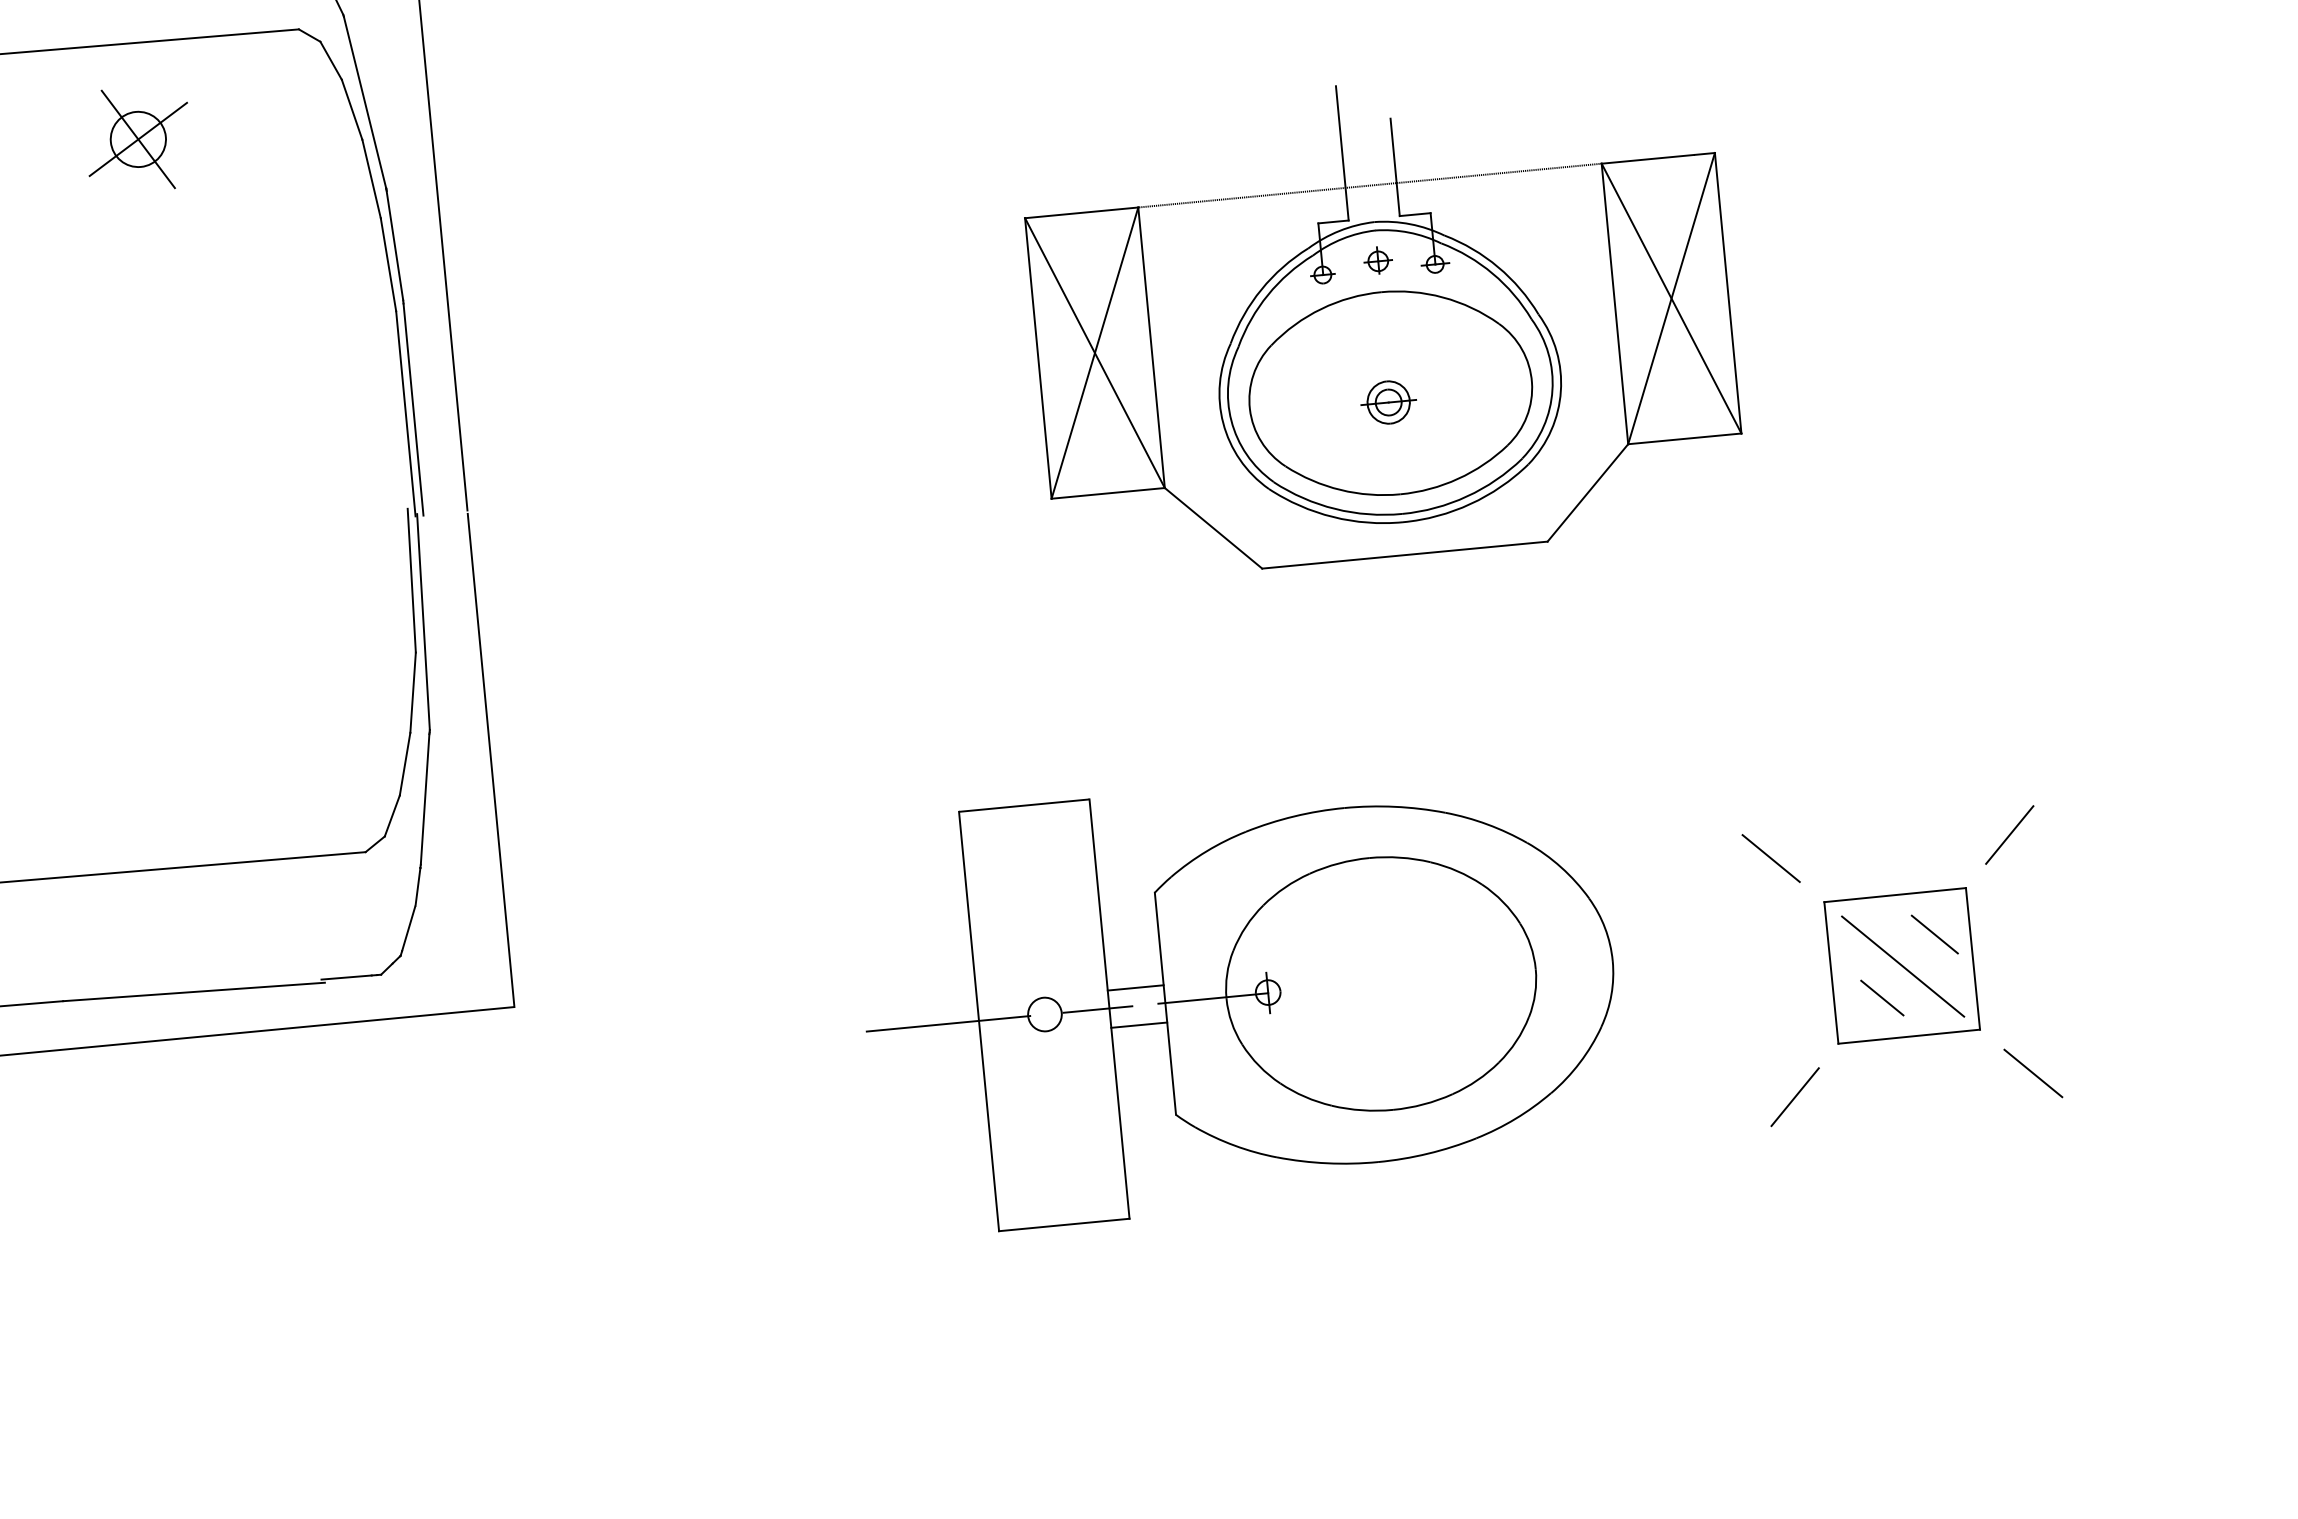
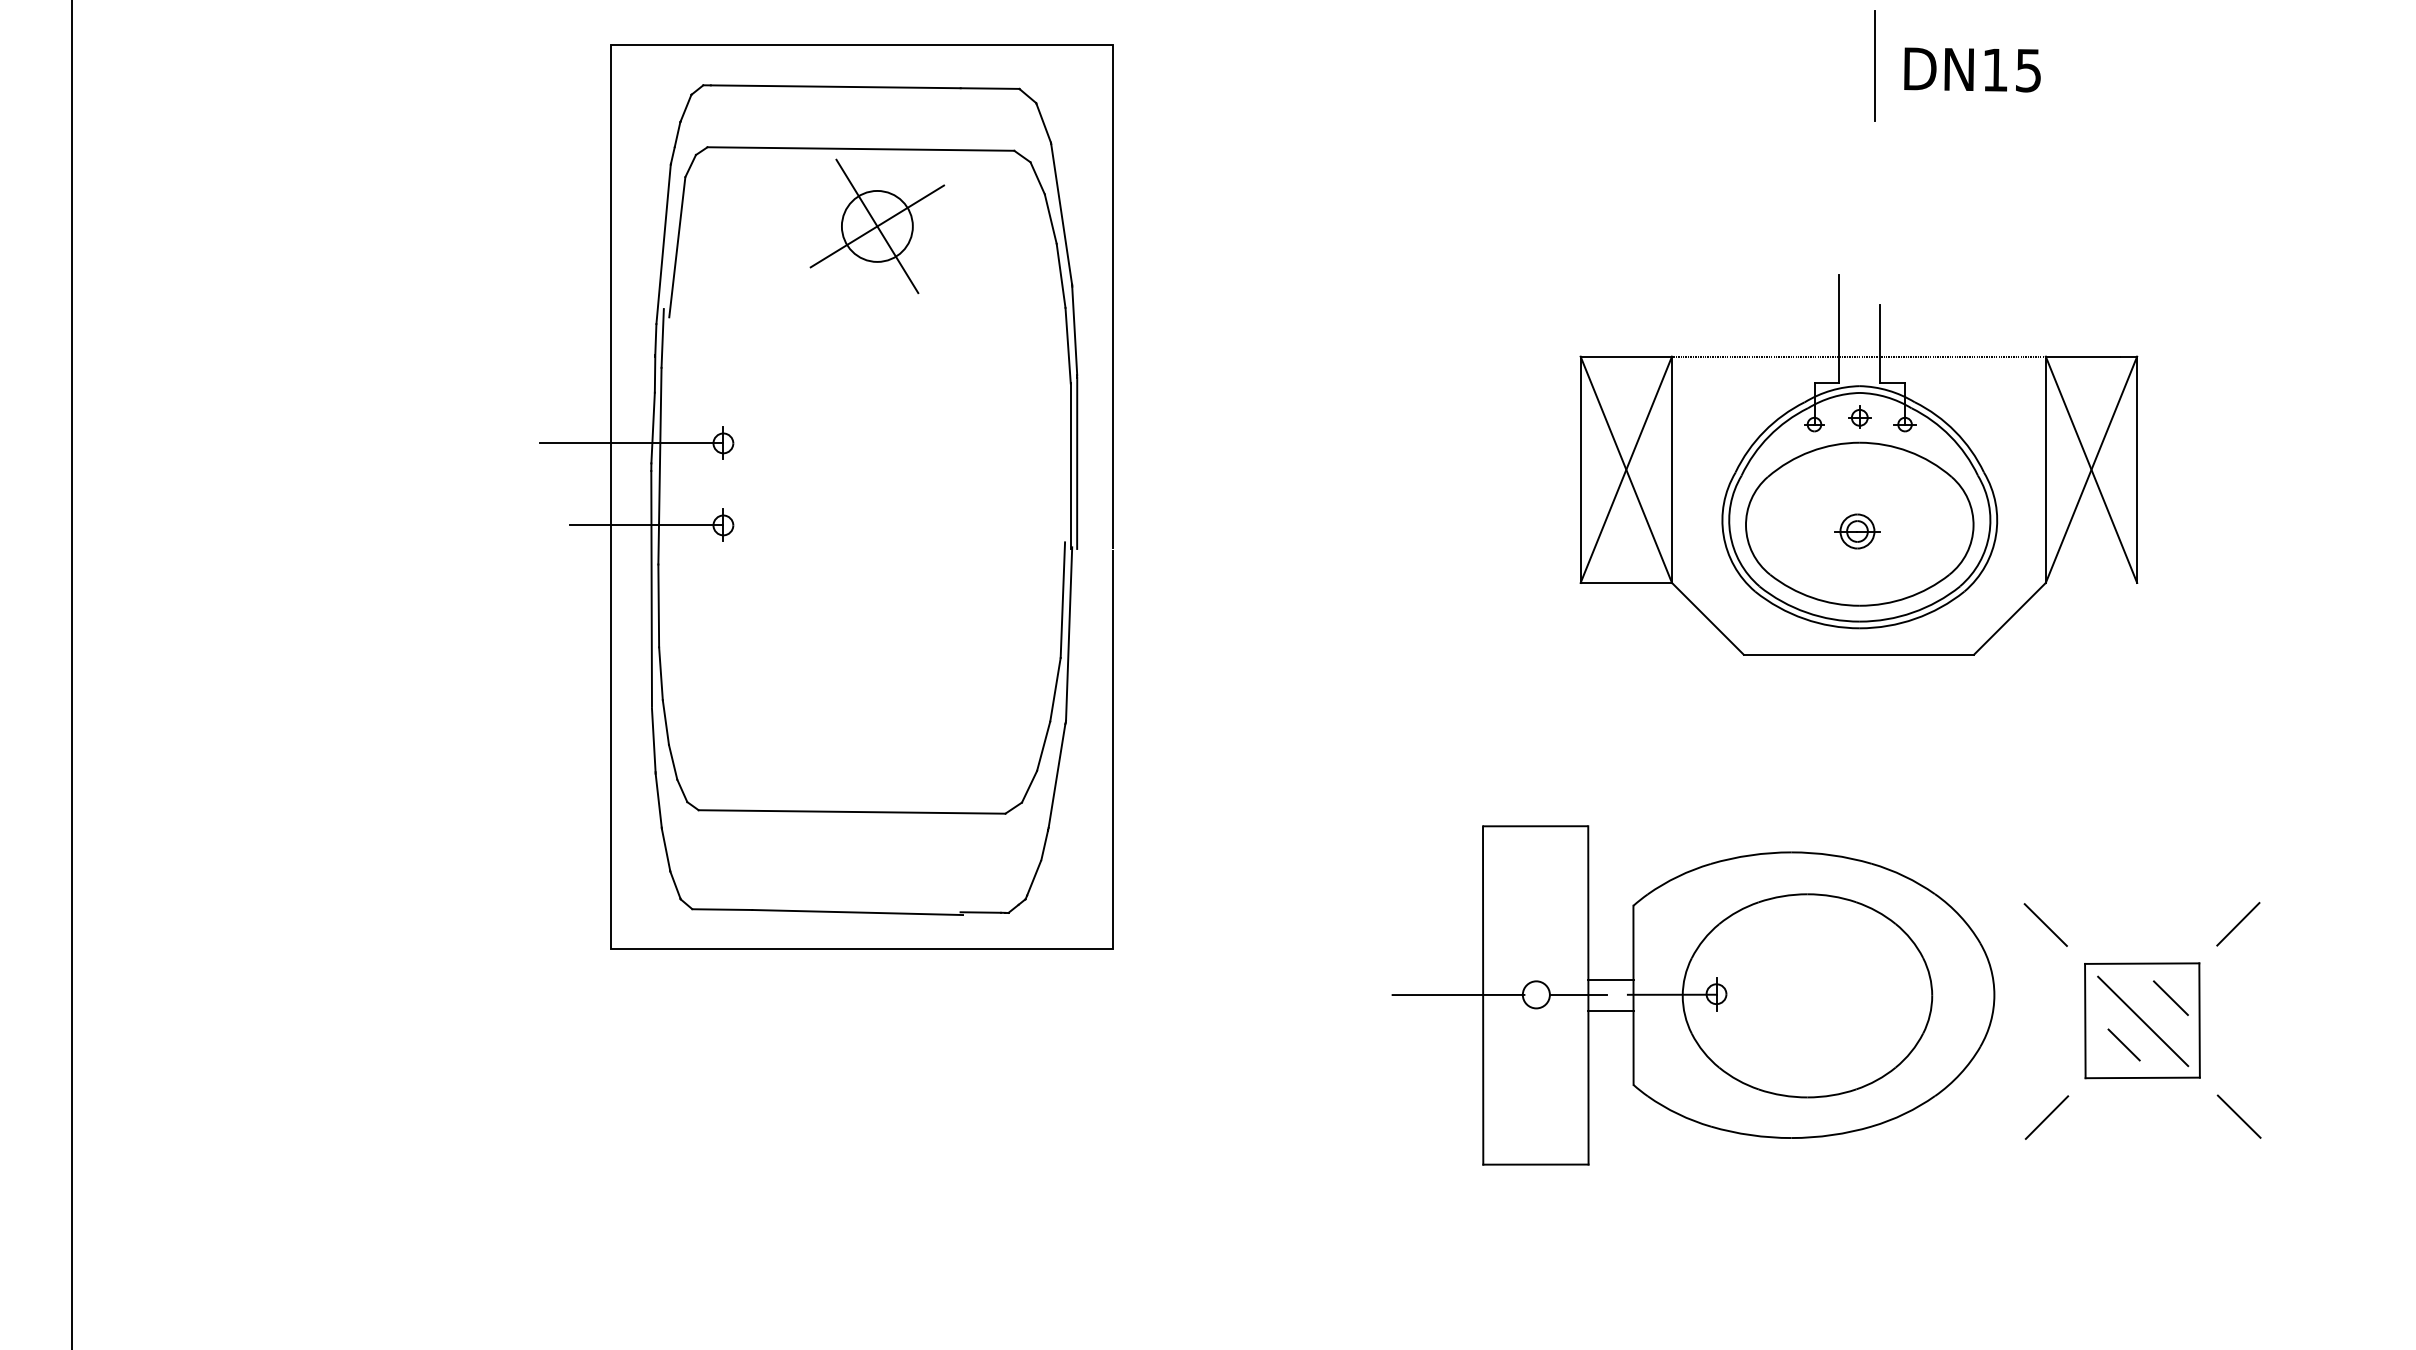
part: (138, 139) -> (877, 226), size x1.6
line: (1684, 438) -> (2091, 582), removed
part: (1902, 965) -> (2142, 1020), moved

